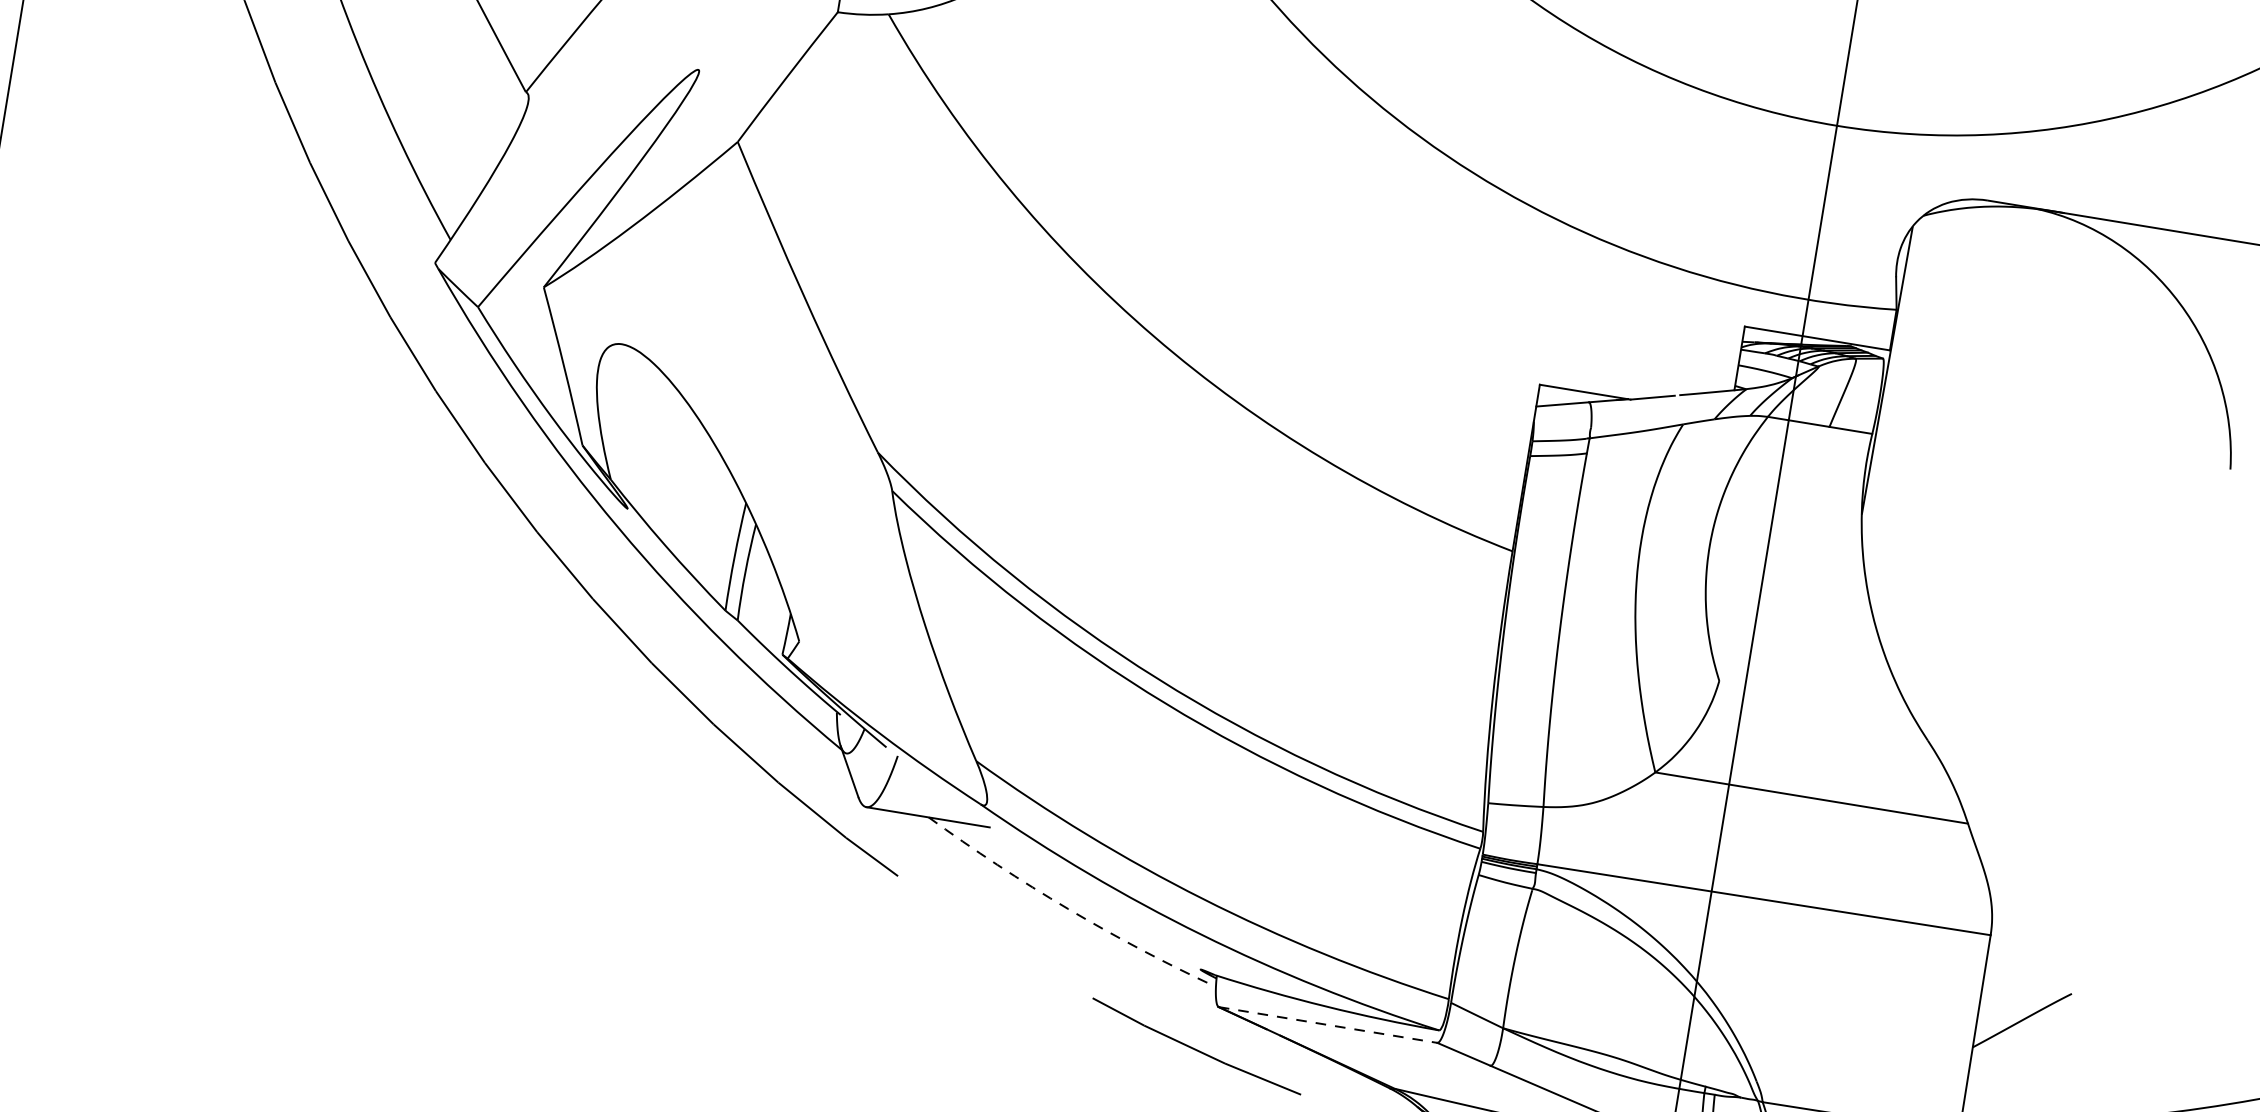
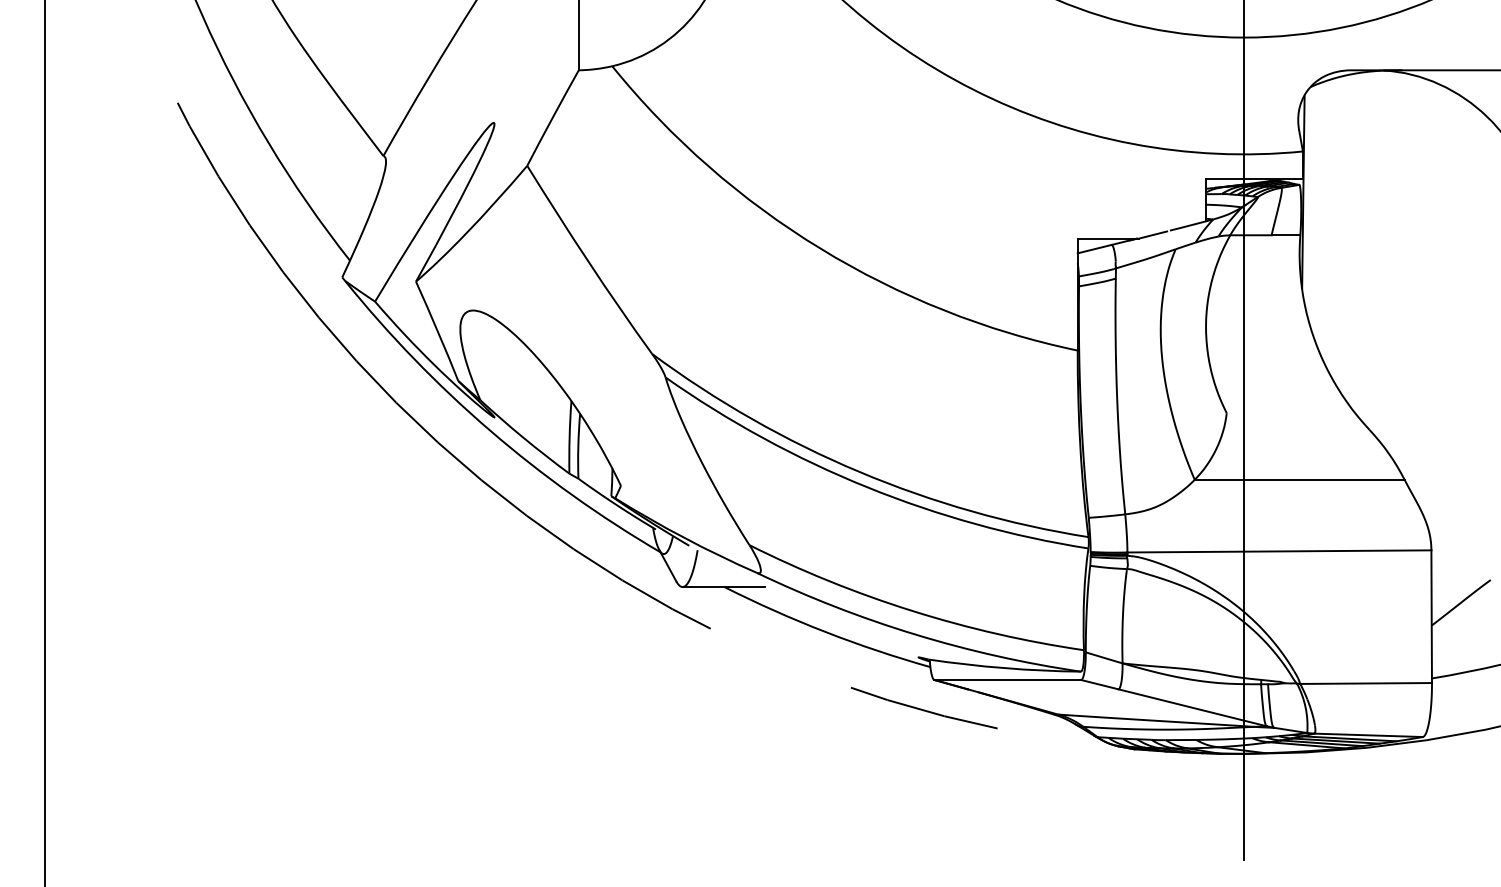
arc: (1068, 908) -> (825, 631), dashed -> solid
line: (1329, 1025) -> (1008, 680), dashed -> solid

